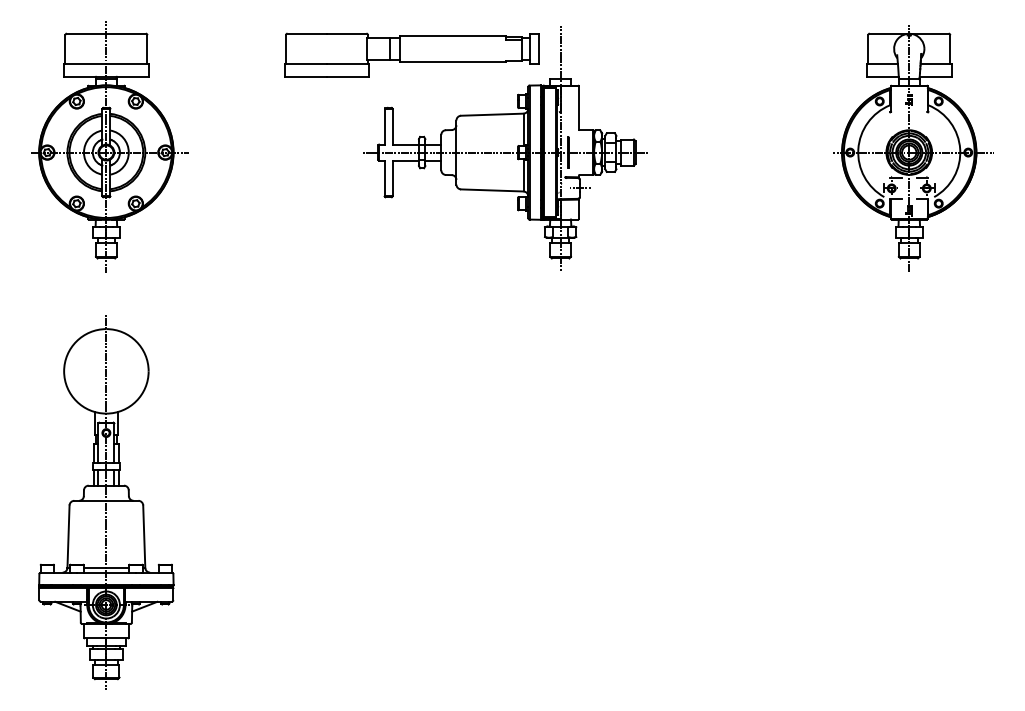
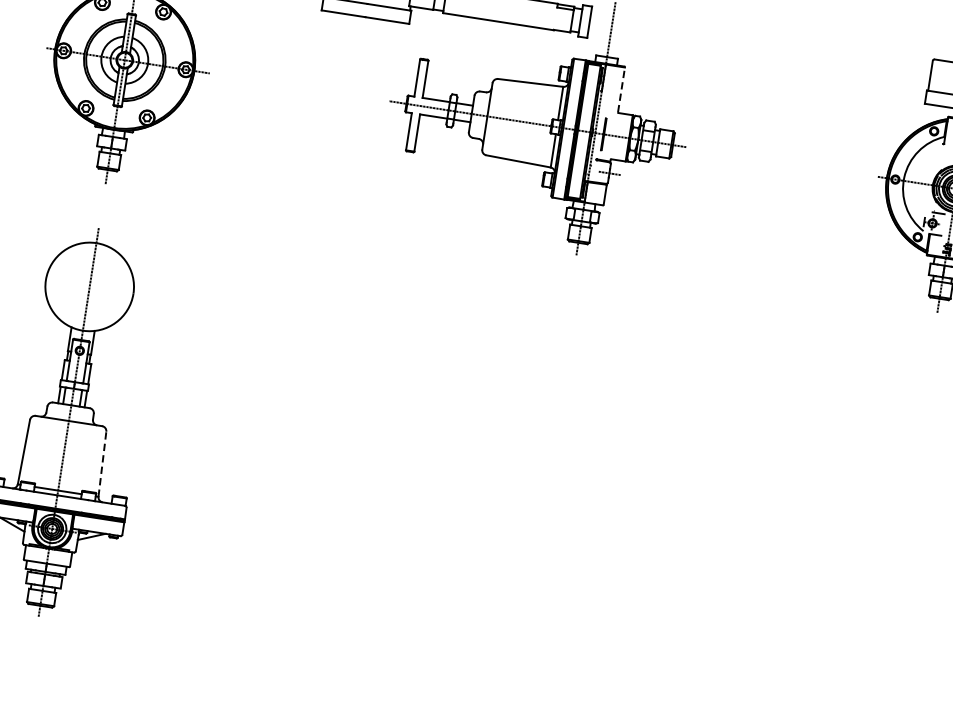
line: (578, 108) -> (620, 90), solid -> dashed
line: (144, 536) -> (102, 464), solid -> dashed

